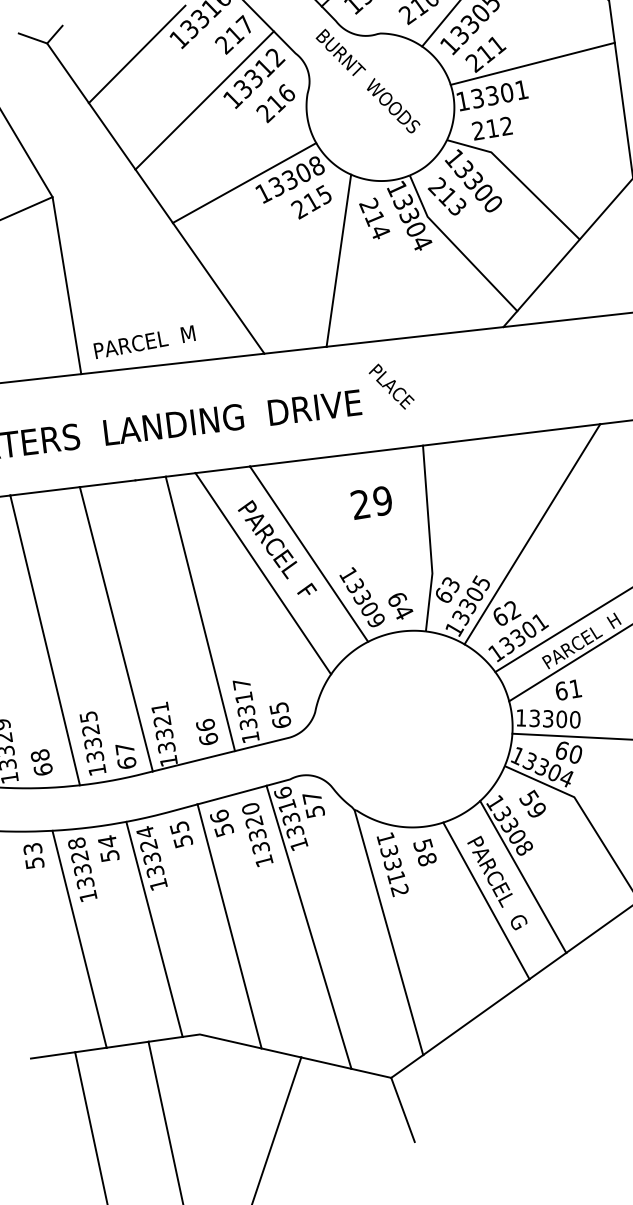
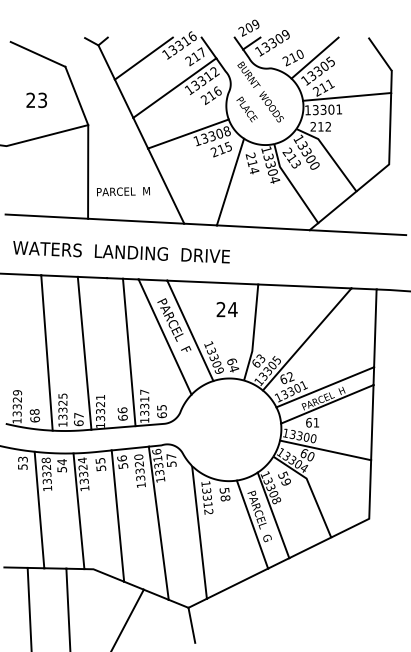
text: (144, 341) -> (123, 191), moved
text: (390, 386) -> (246, 109), moved
text: (382, 500) -> (232, 309), 29 -> 24

